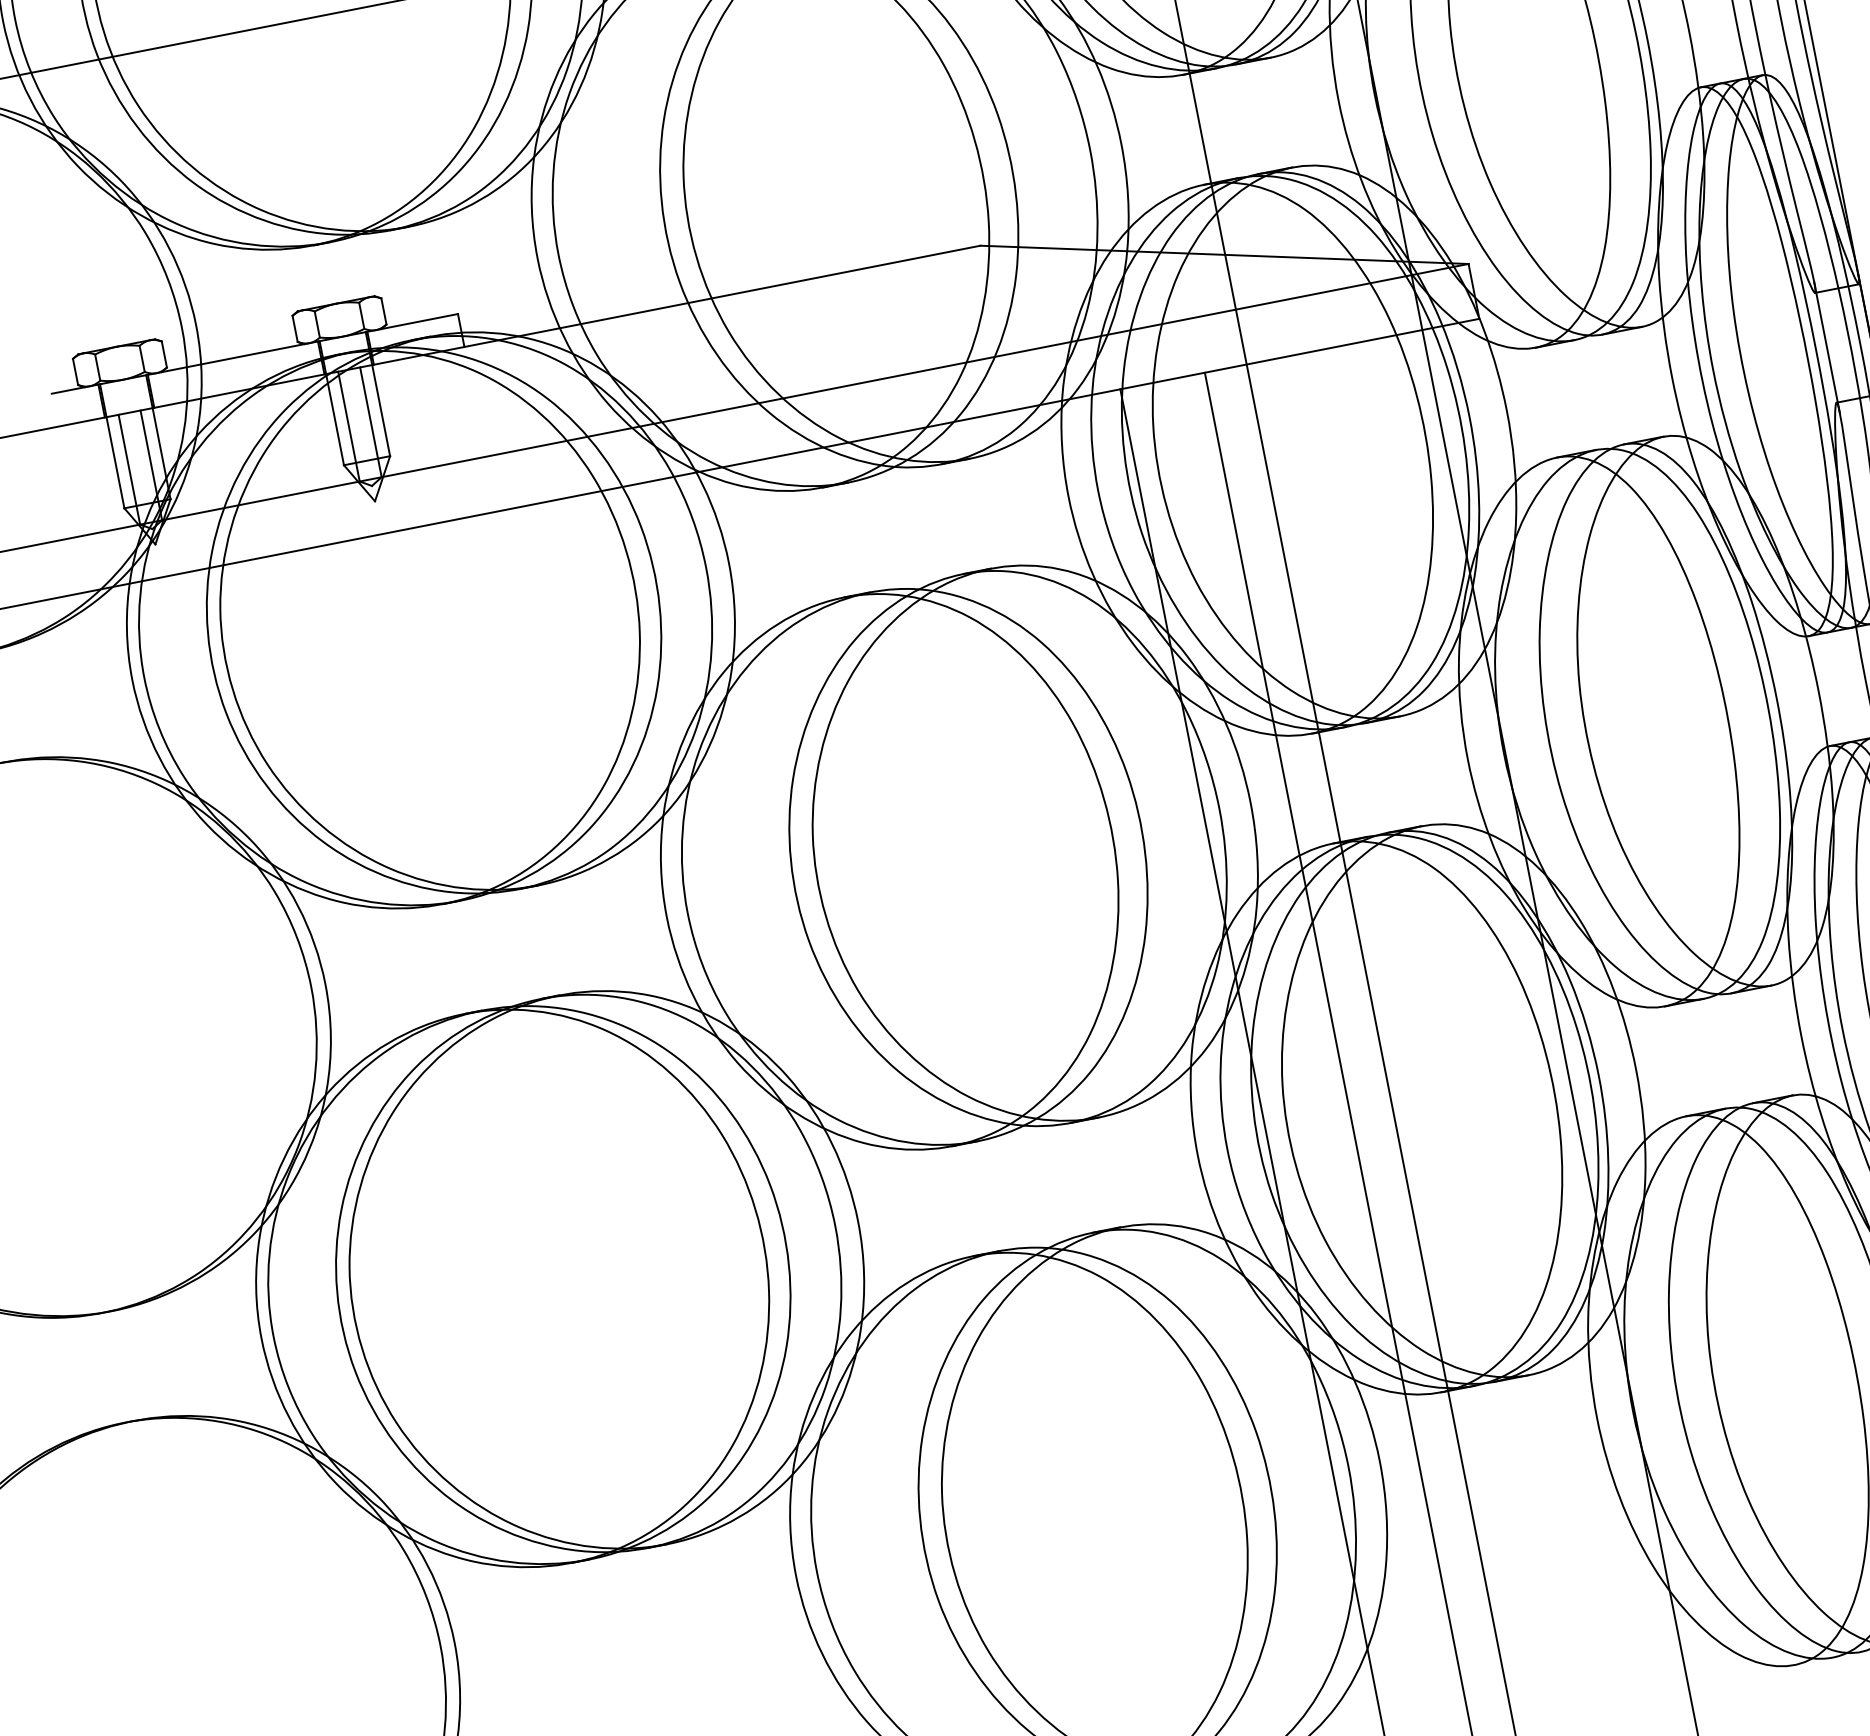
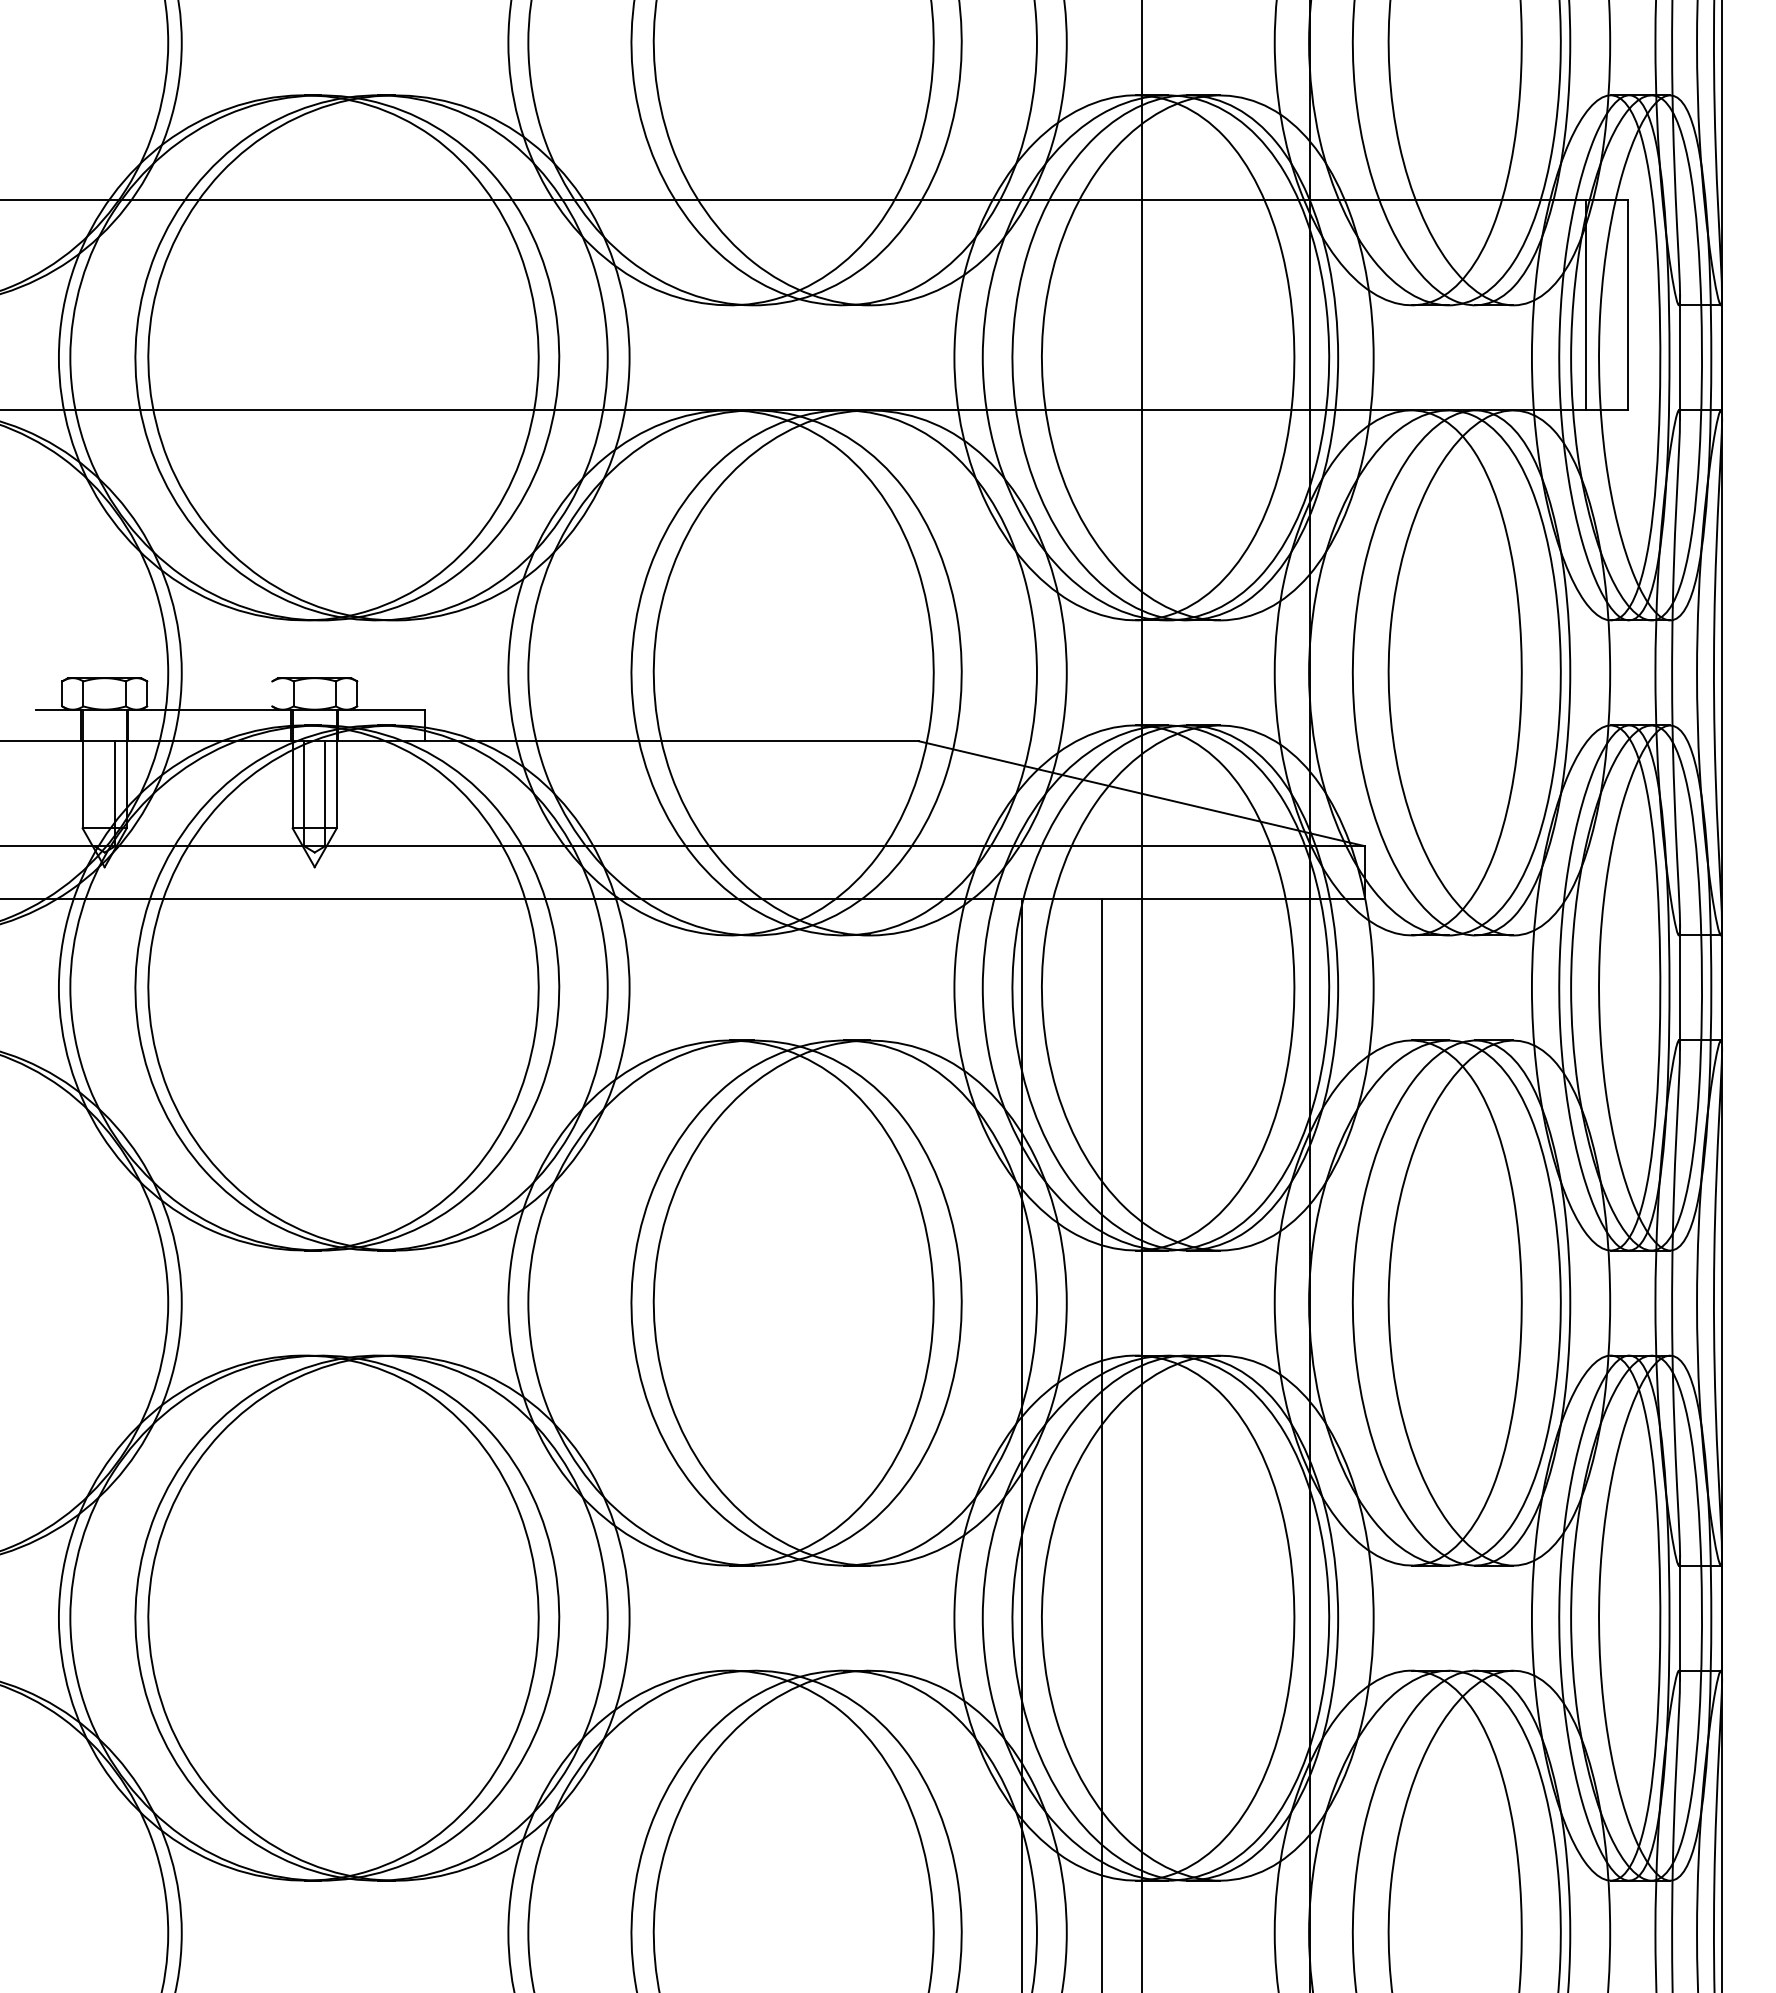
line: (295, 328) -> (272, 693), removed
line: (129, 469) -> (94, 793), removed

